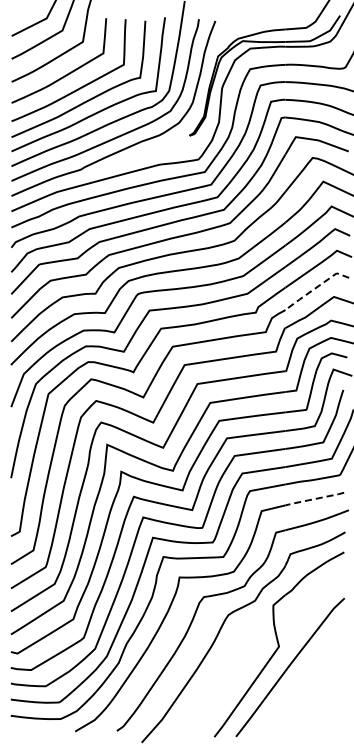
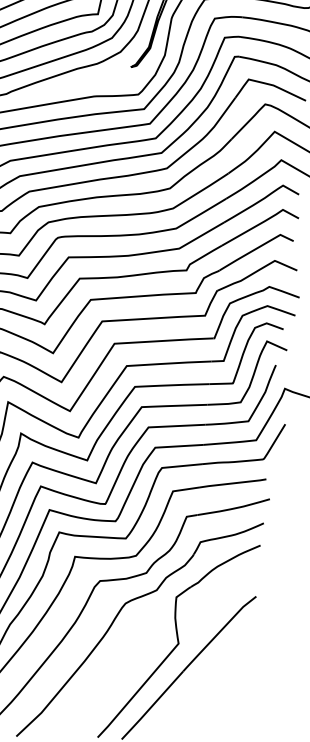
line: (316, 287) -> (256, 248), dashed -> solid
line: (314, 499) -> (232, 483), dashed -> solid

